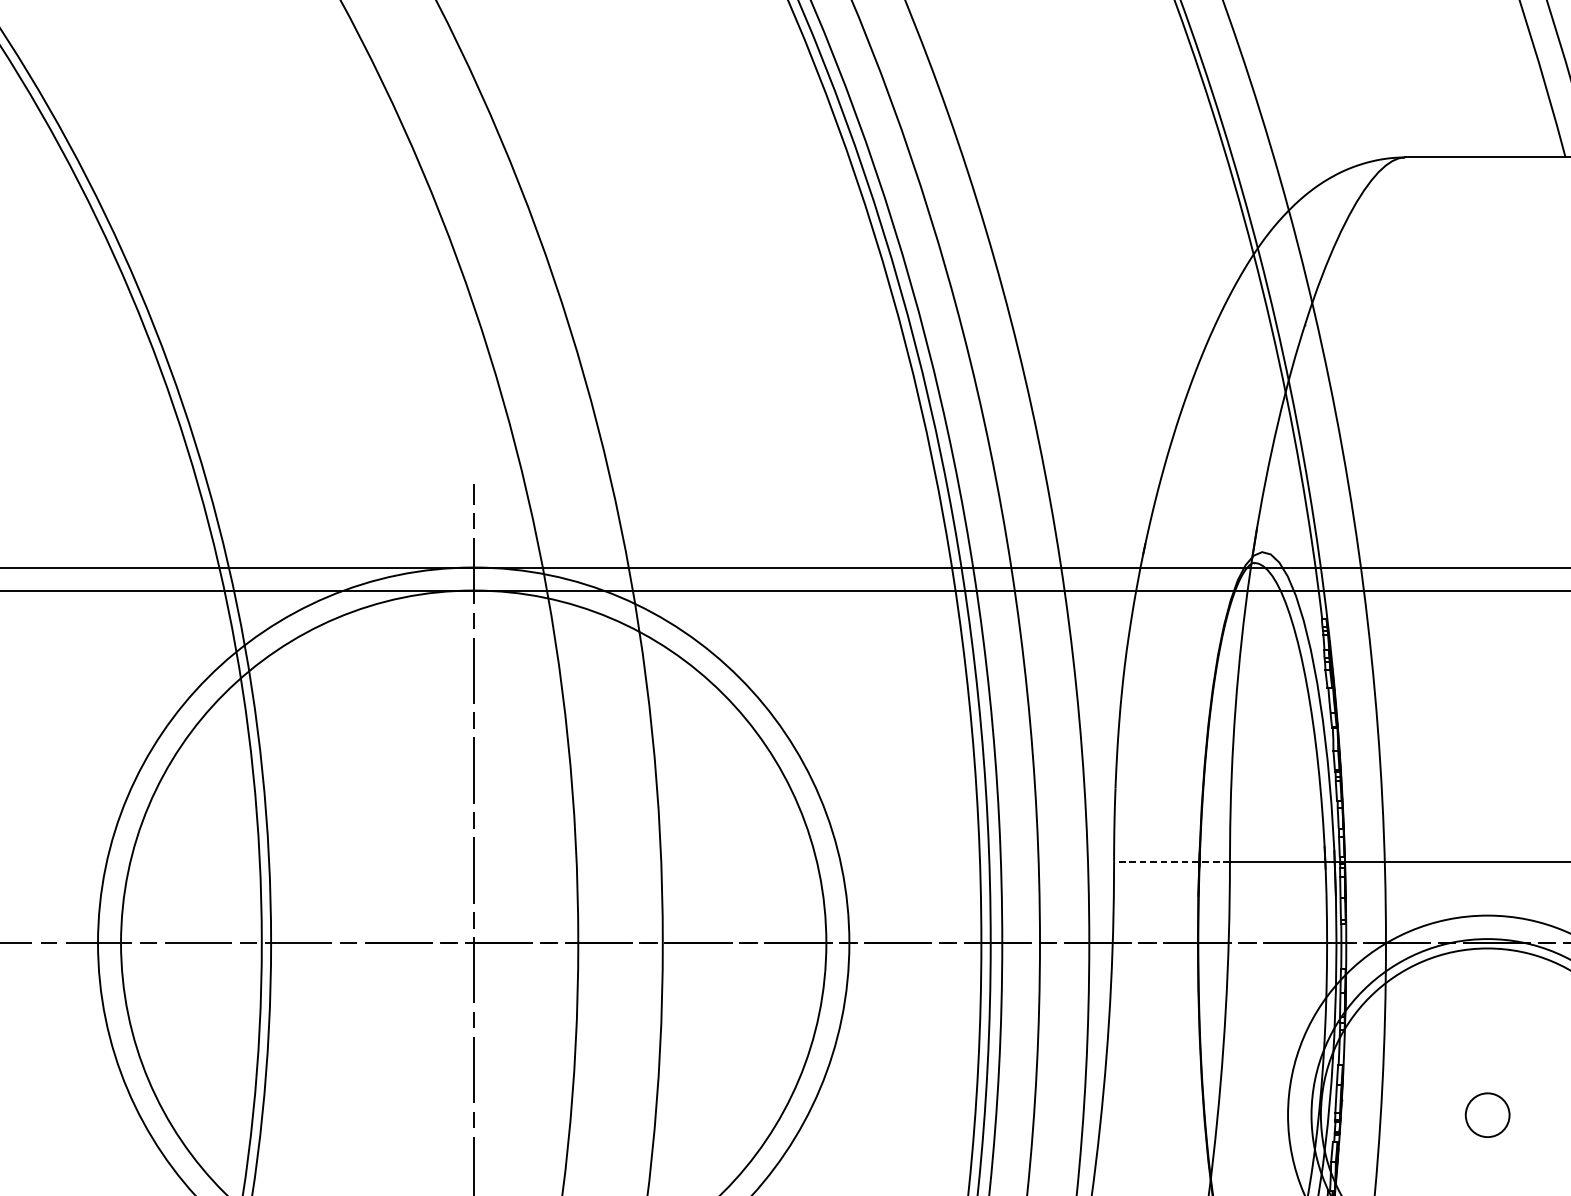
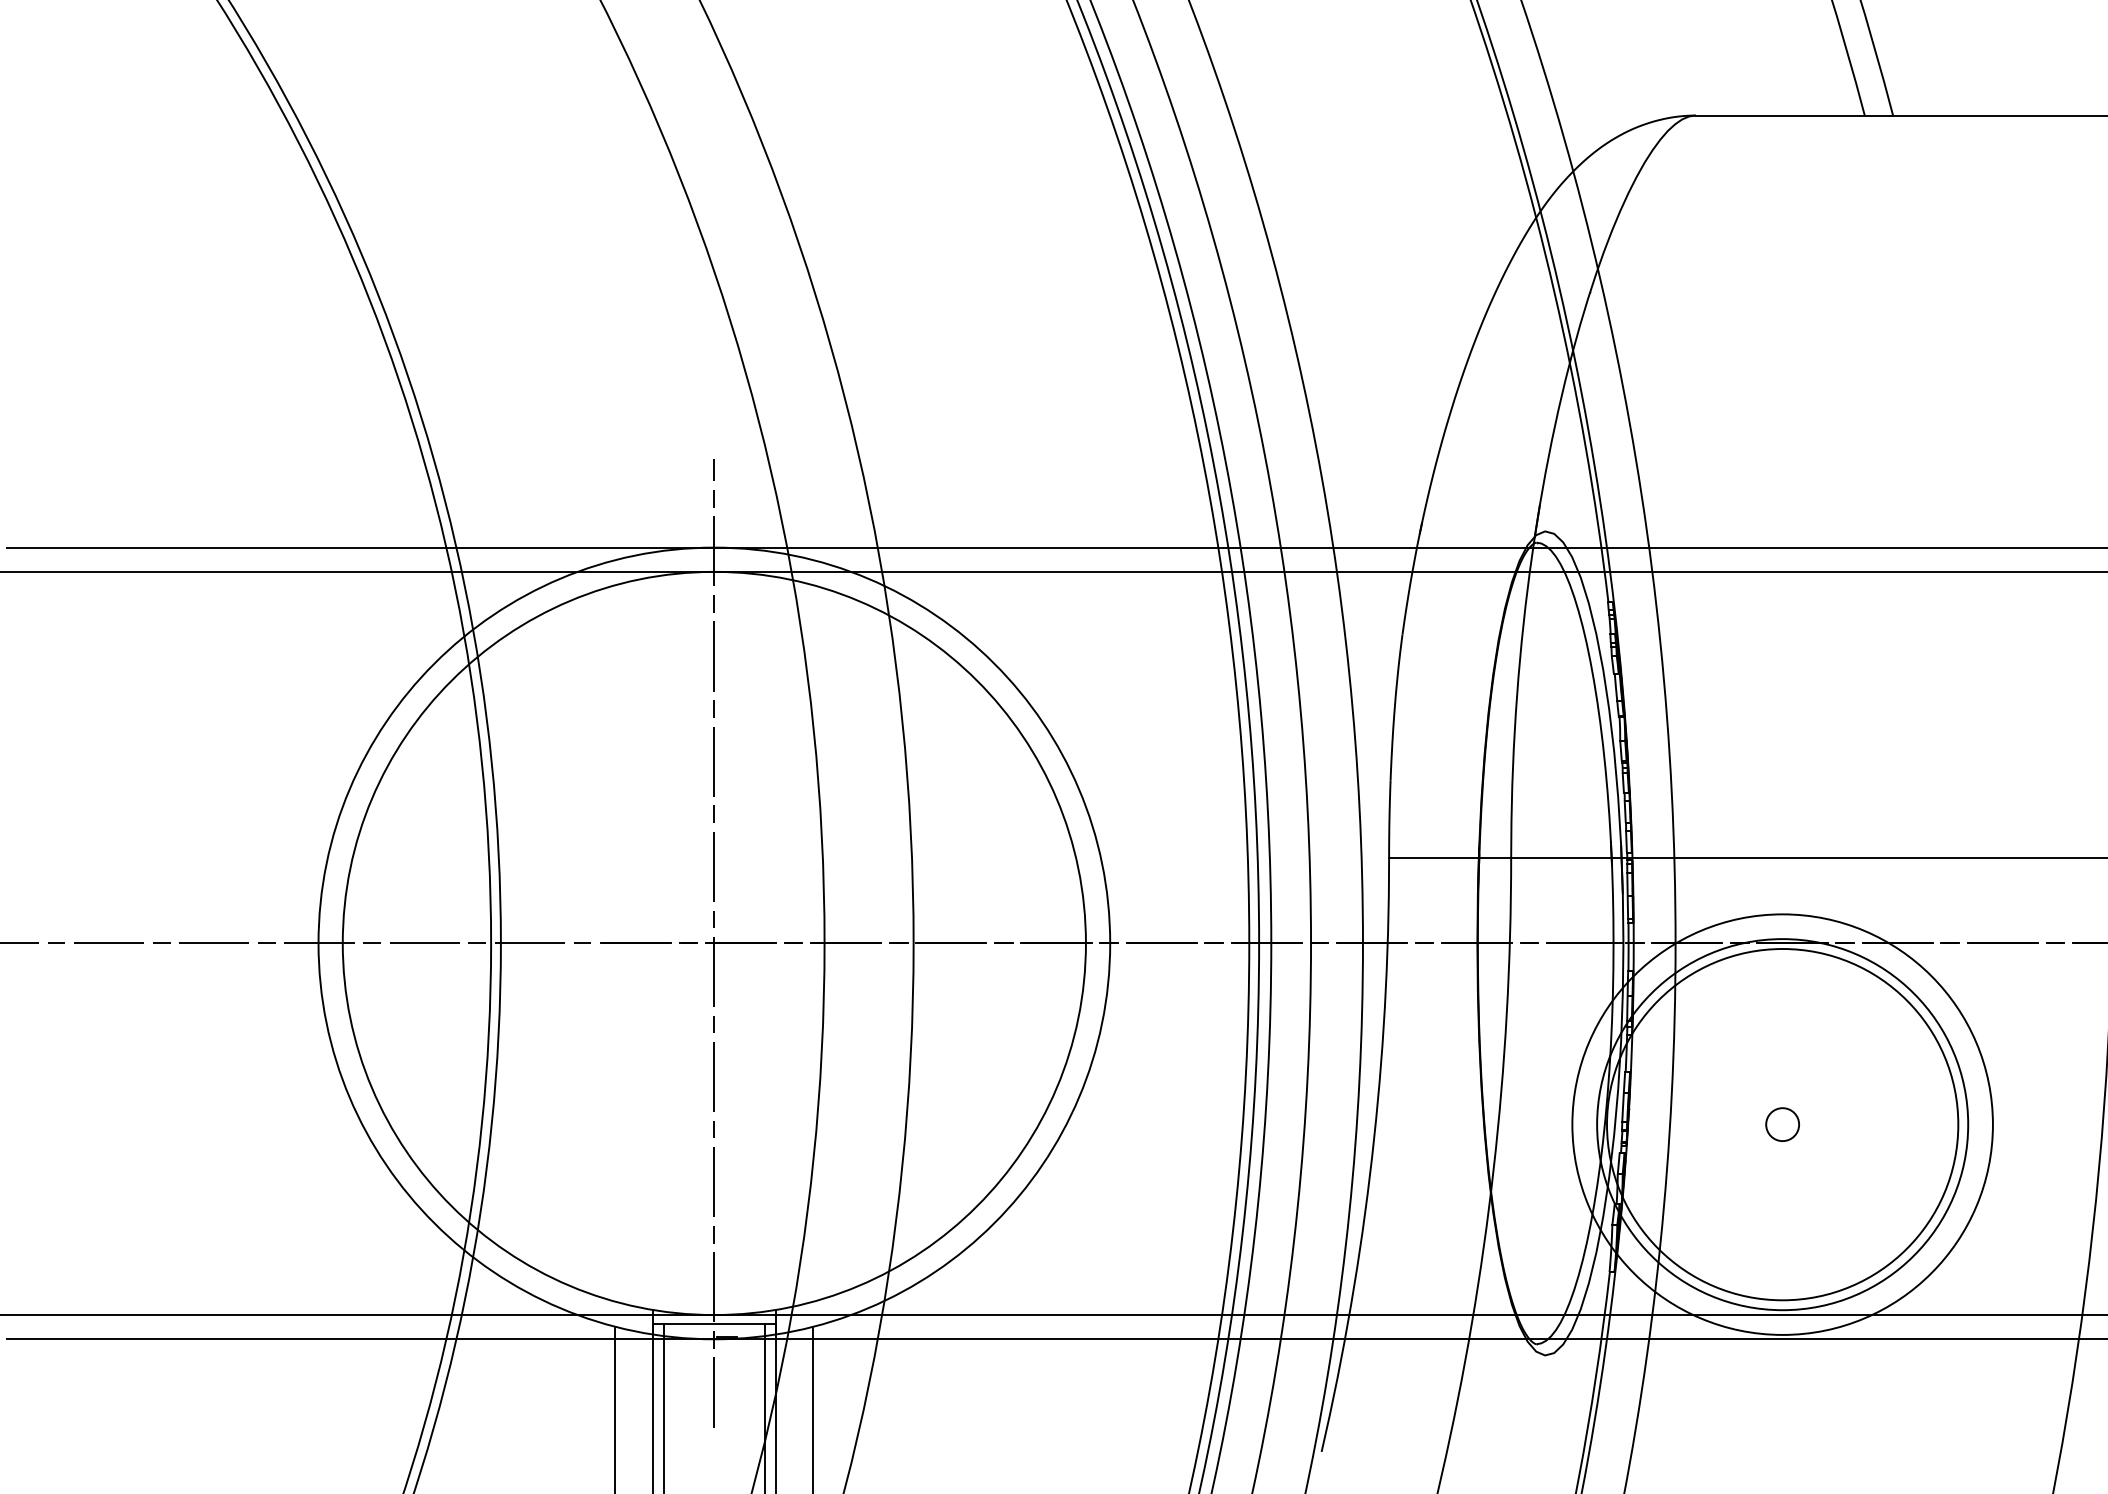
line: (1171, 861) -> (1449, 857), dashed -> solid
circle: (1487, 1115) -> (1782, 1124), size x0.71

